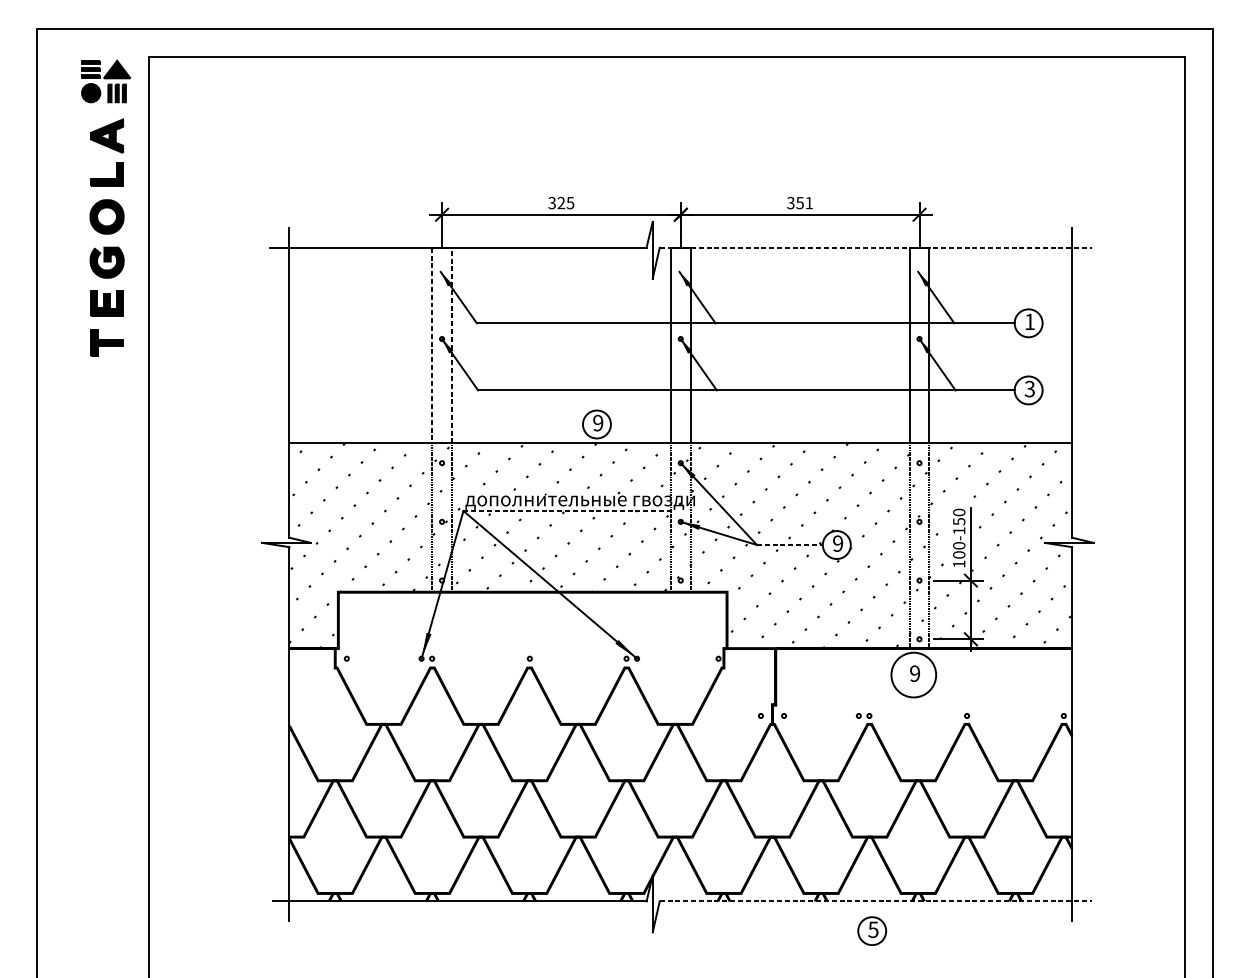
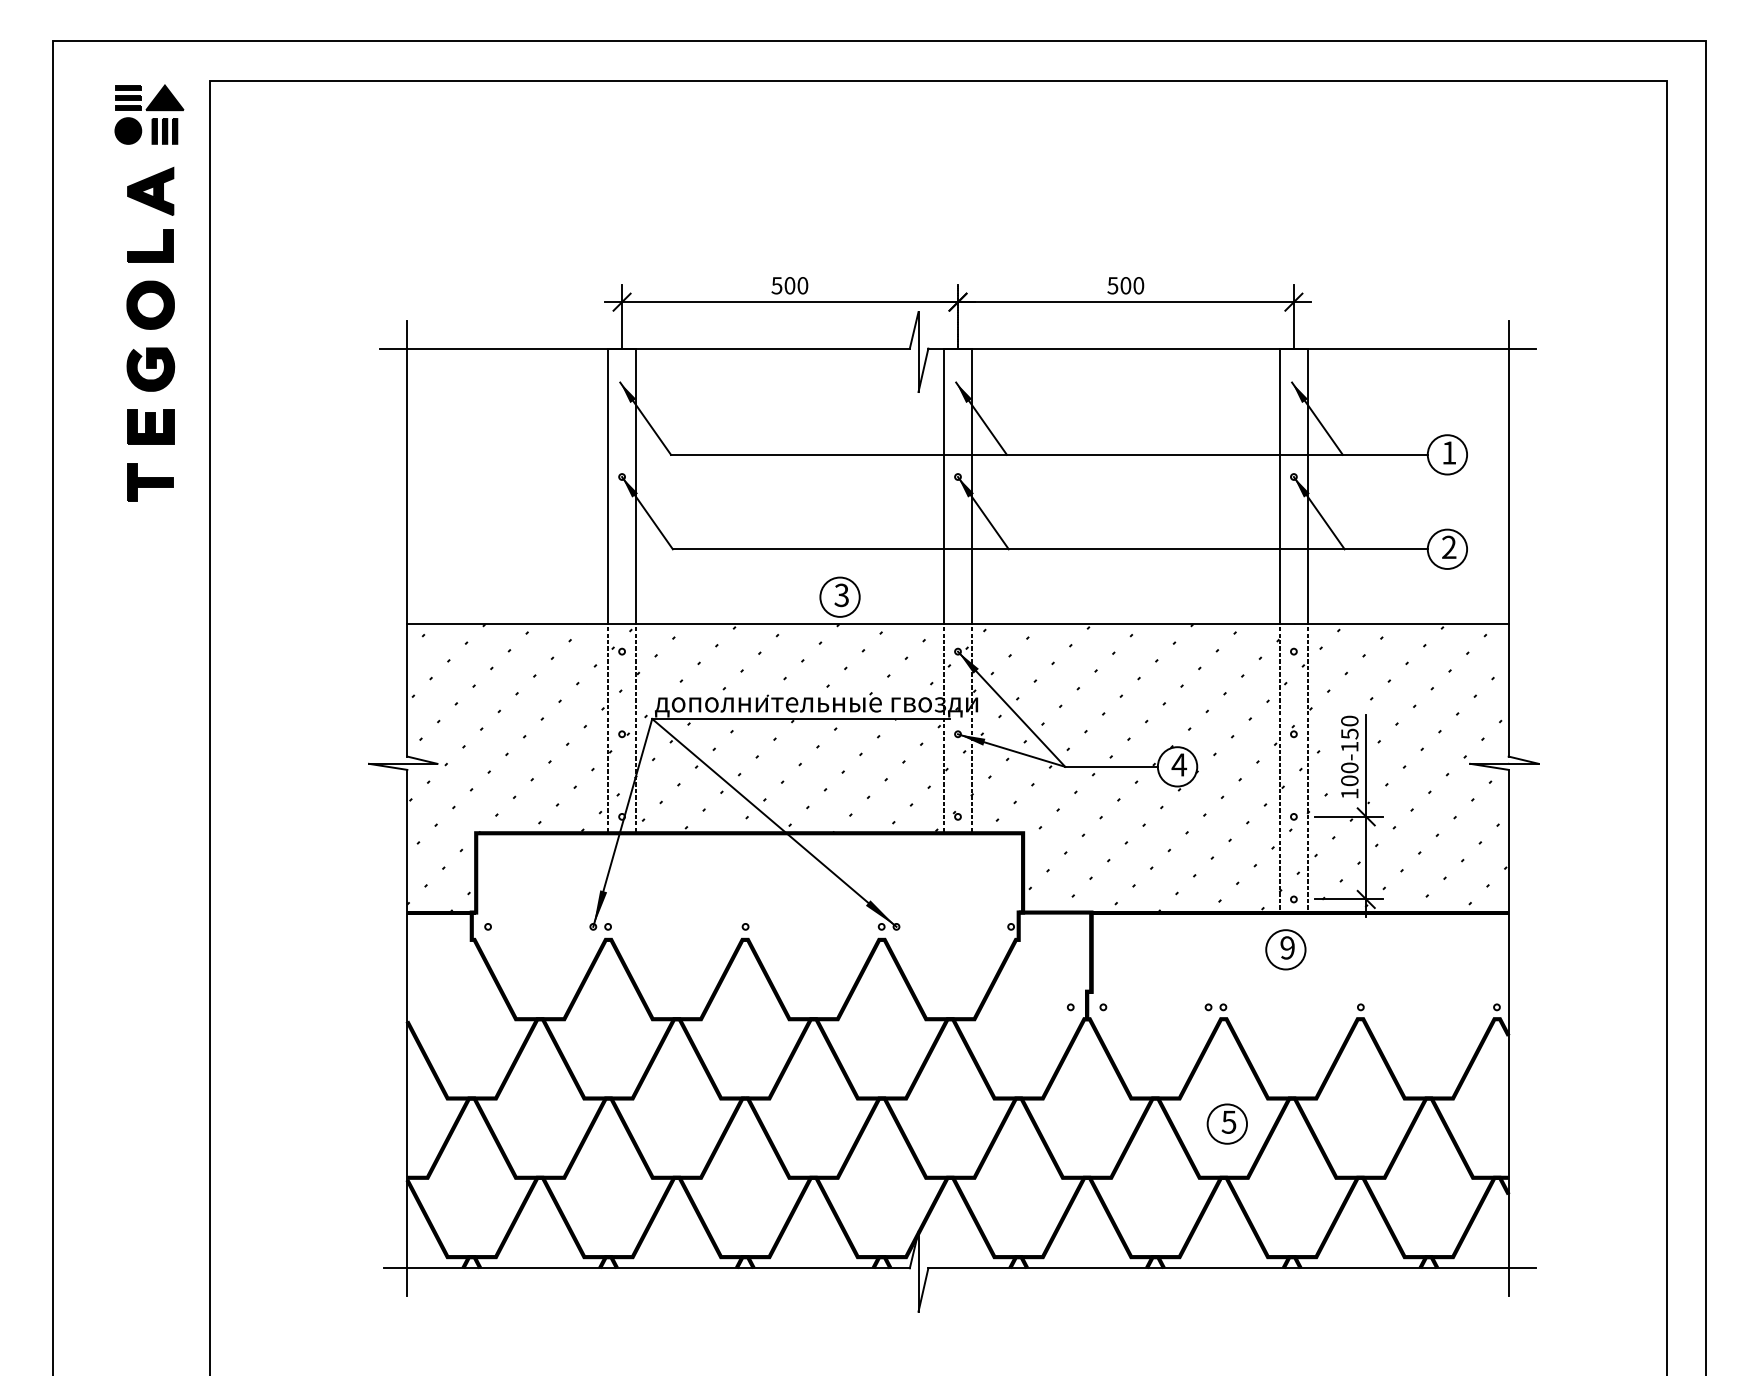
text: (561, 202) -> (790, 285), 325 -> 500
text: (800, 202) -> (1126, 285), 351 -> 500
line: (875, 247) -> (1232, 348), dashed -> solid
line: (432, 345) -> (608, 486), dashed -> solid
line: (451, 345) -> (635, 486), dashed -> solid
text: (1030, 389) -> (1449, 547), 3 -> 2
text: (597, 423) -> (841, 595), 9 -> 3
line: (568, 510) -> (800, 718), dashed -> solid
text: (838, 543) -> (1179, 764), 9 -> 4
line: (790, 544) -> (1112, 766), dashed -> solid
circle: (913, 674) -> (1285, 949), size x0.62
line: (875, 901) -> (1232, 1268), dashed -> solid
part: (871, 930) -> (1226, 1123), moved

